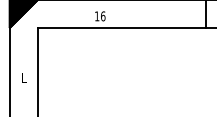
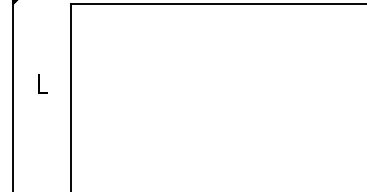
text: (24, 77) -> (42, 82), moved

